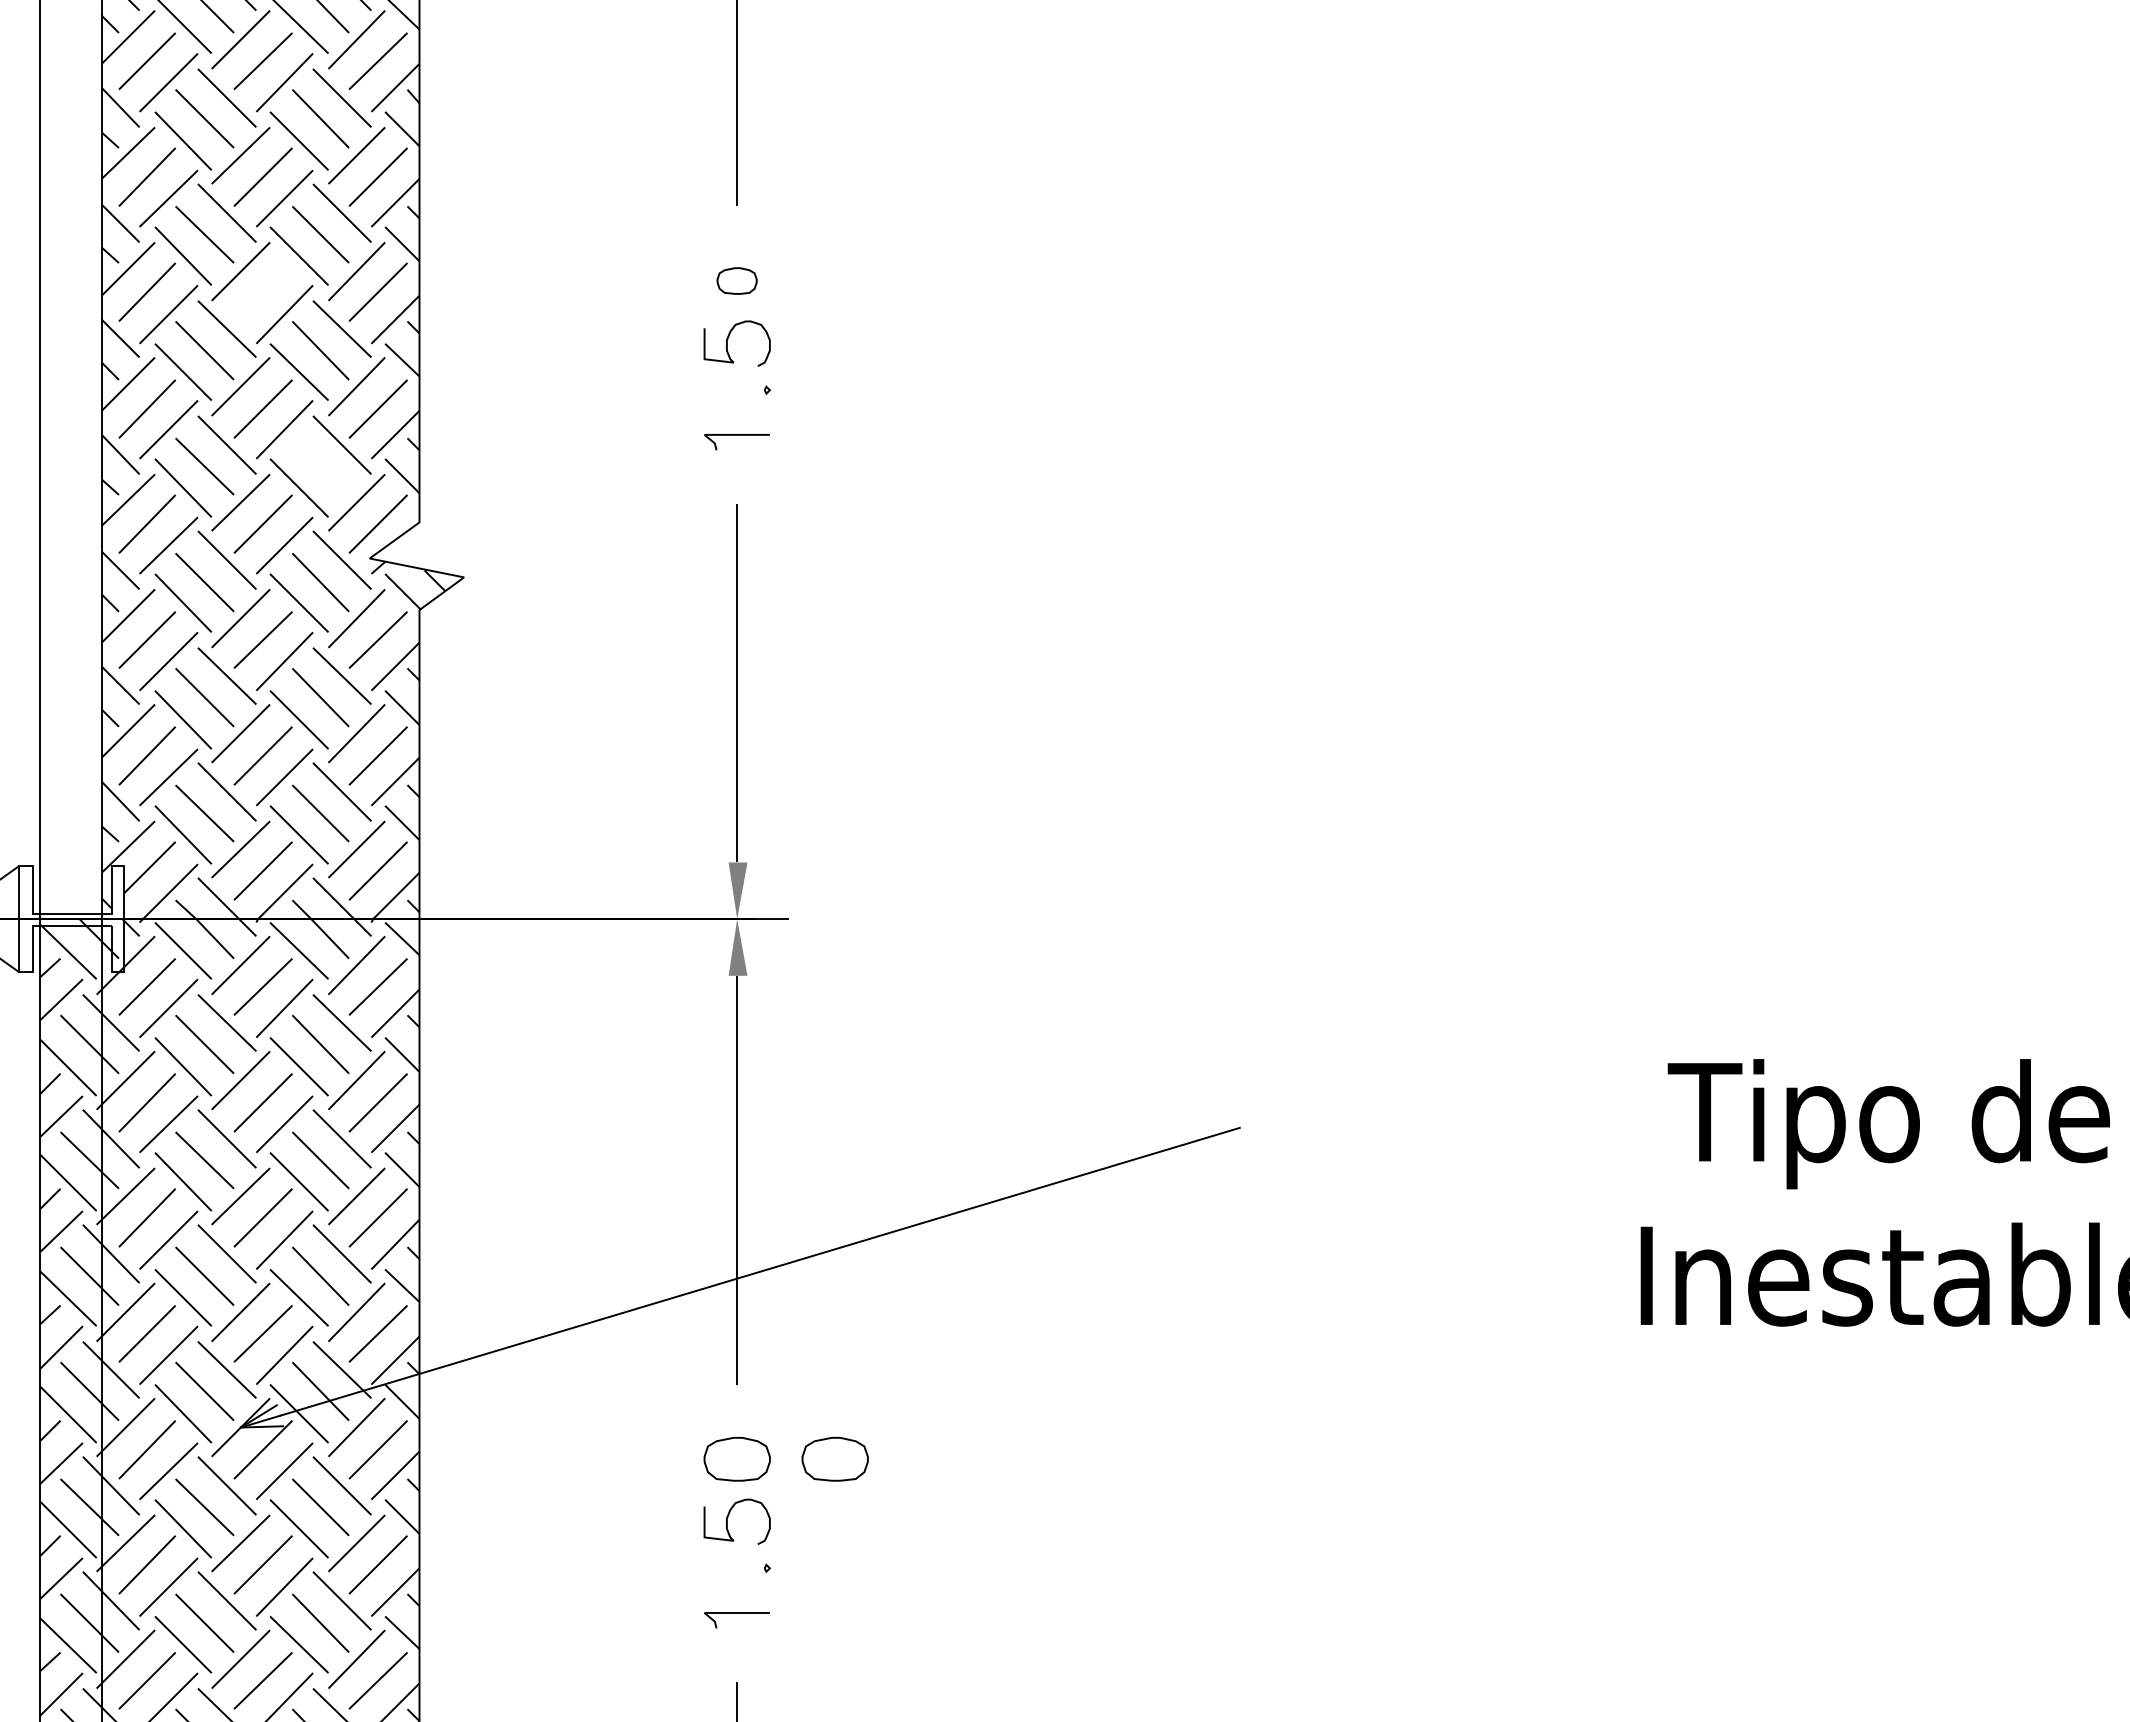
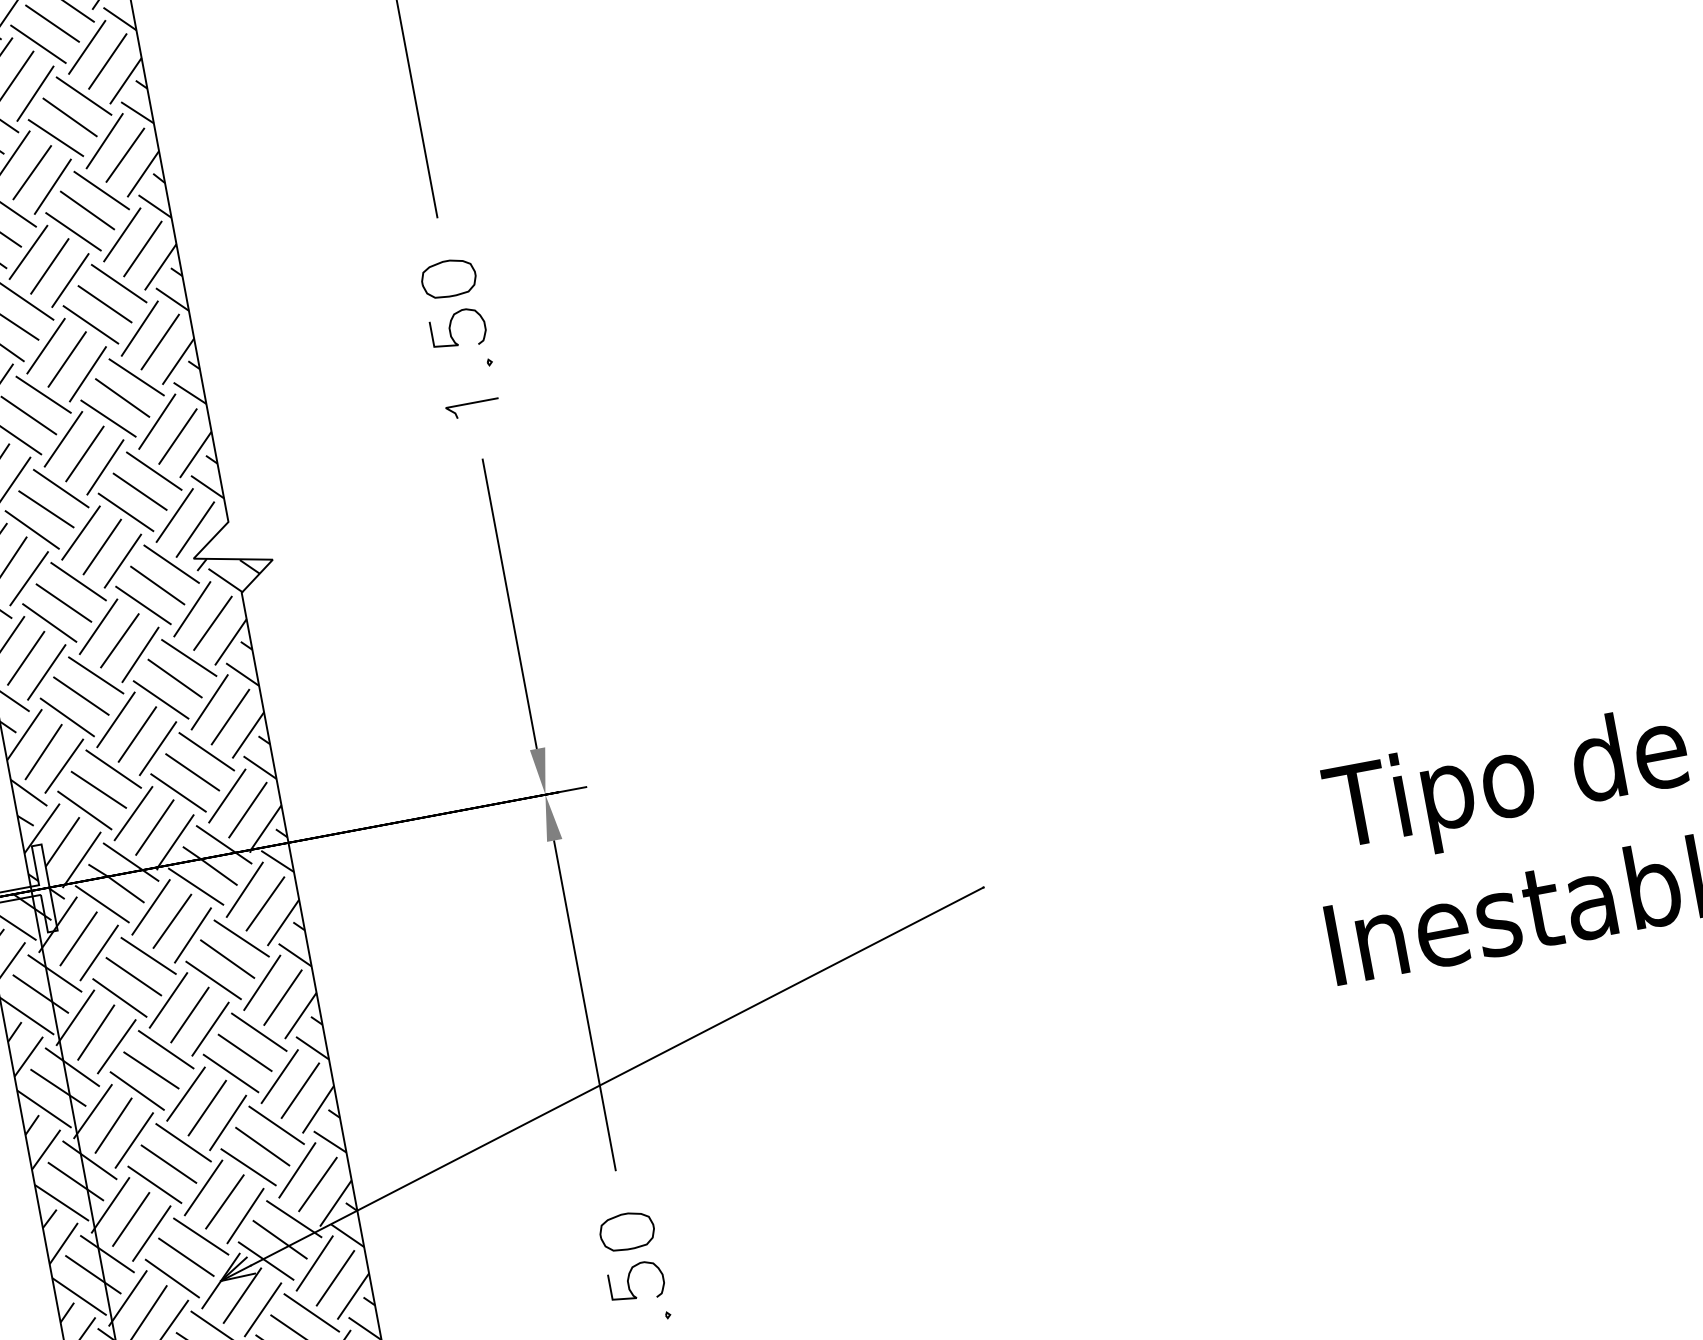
part: (736, 280) -> (448, 278), size x1.67
line: (262, 291) -> (66, 358), added
line: (320, 466) -> (139, 491), added
part: (834, 1458) -> (705, 1216), removed

